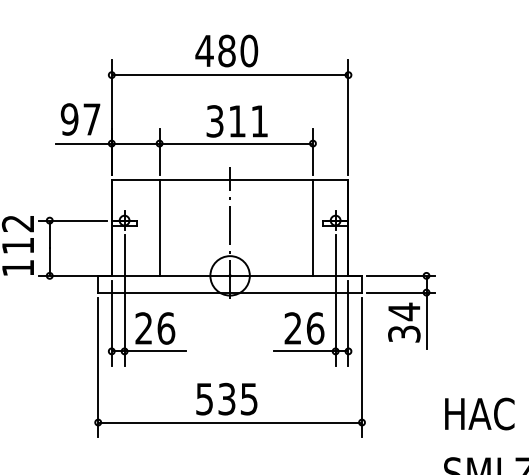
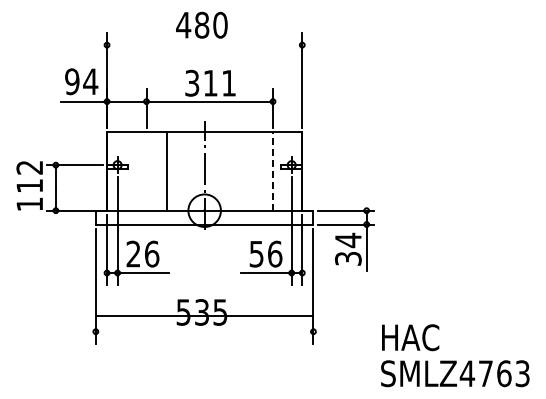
line: (229, 75) -> (204, 45), removed
text: (91, 119) -> (90, 81), 97 -> 94
line: (159, 227) -> (166, 170), moved
line: (313, 227) -> (273, 170), solid -> dashed
text: (292, 327) -> (256, 253), 26 -> 56
text: (479, 413) -> (410, 337), moved
line: (229, 422) -> (204, 315), moved

